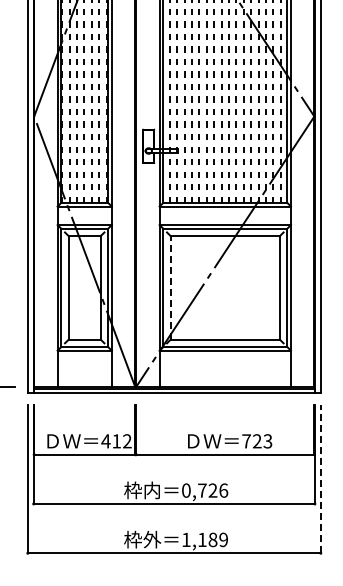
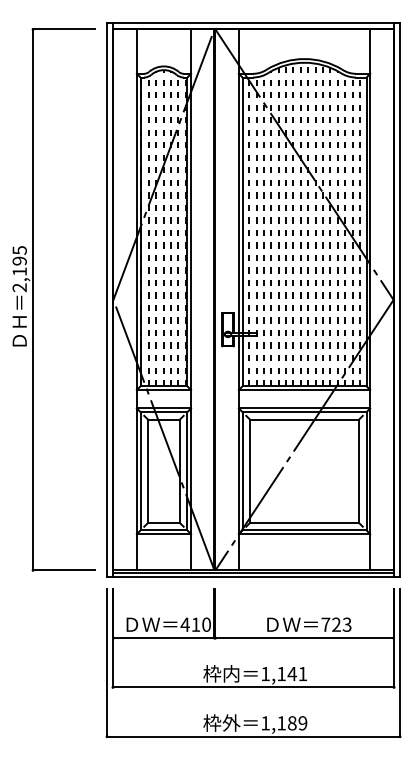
line: (170, 288) -> (249, 471), dashed -> solid
text: (127, 441) -> (206, 624), 412 -> 410
line: (321, 479) -> (400, 662), dashed -> solid
text: (205, 490) -> (284, 673), 0,726 -> 1,141

